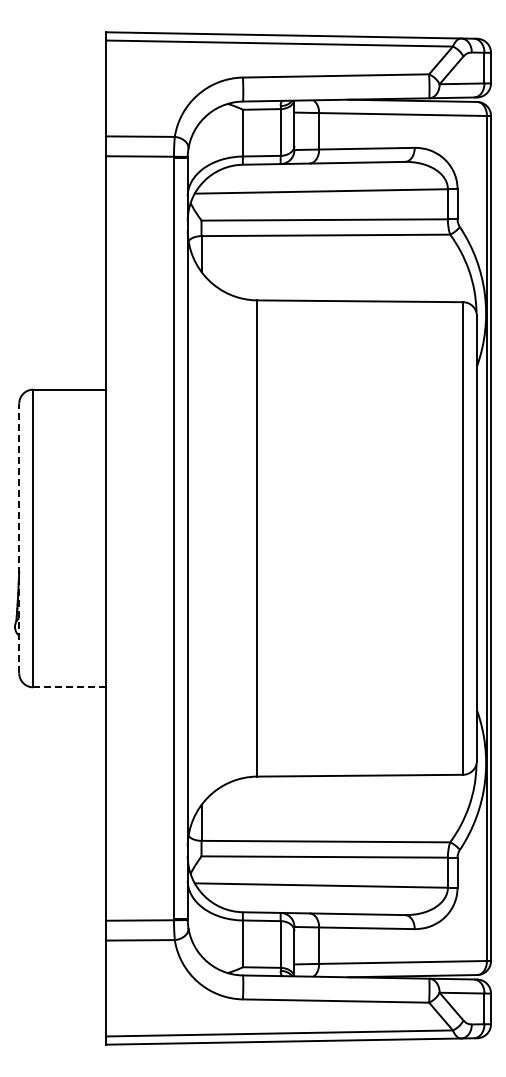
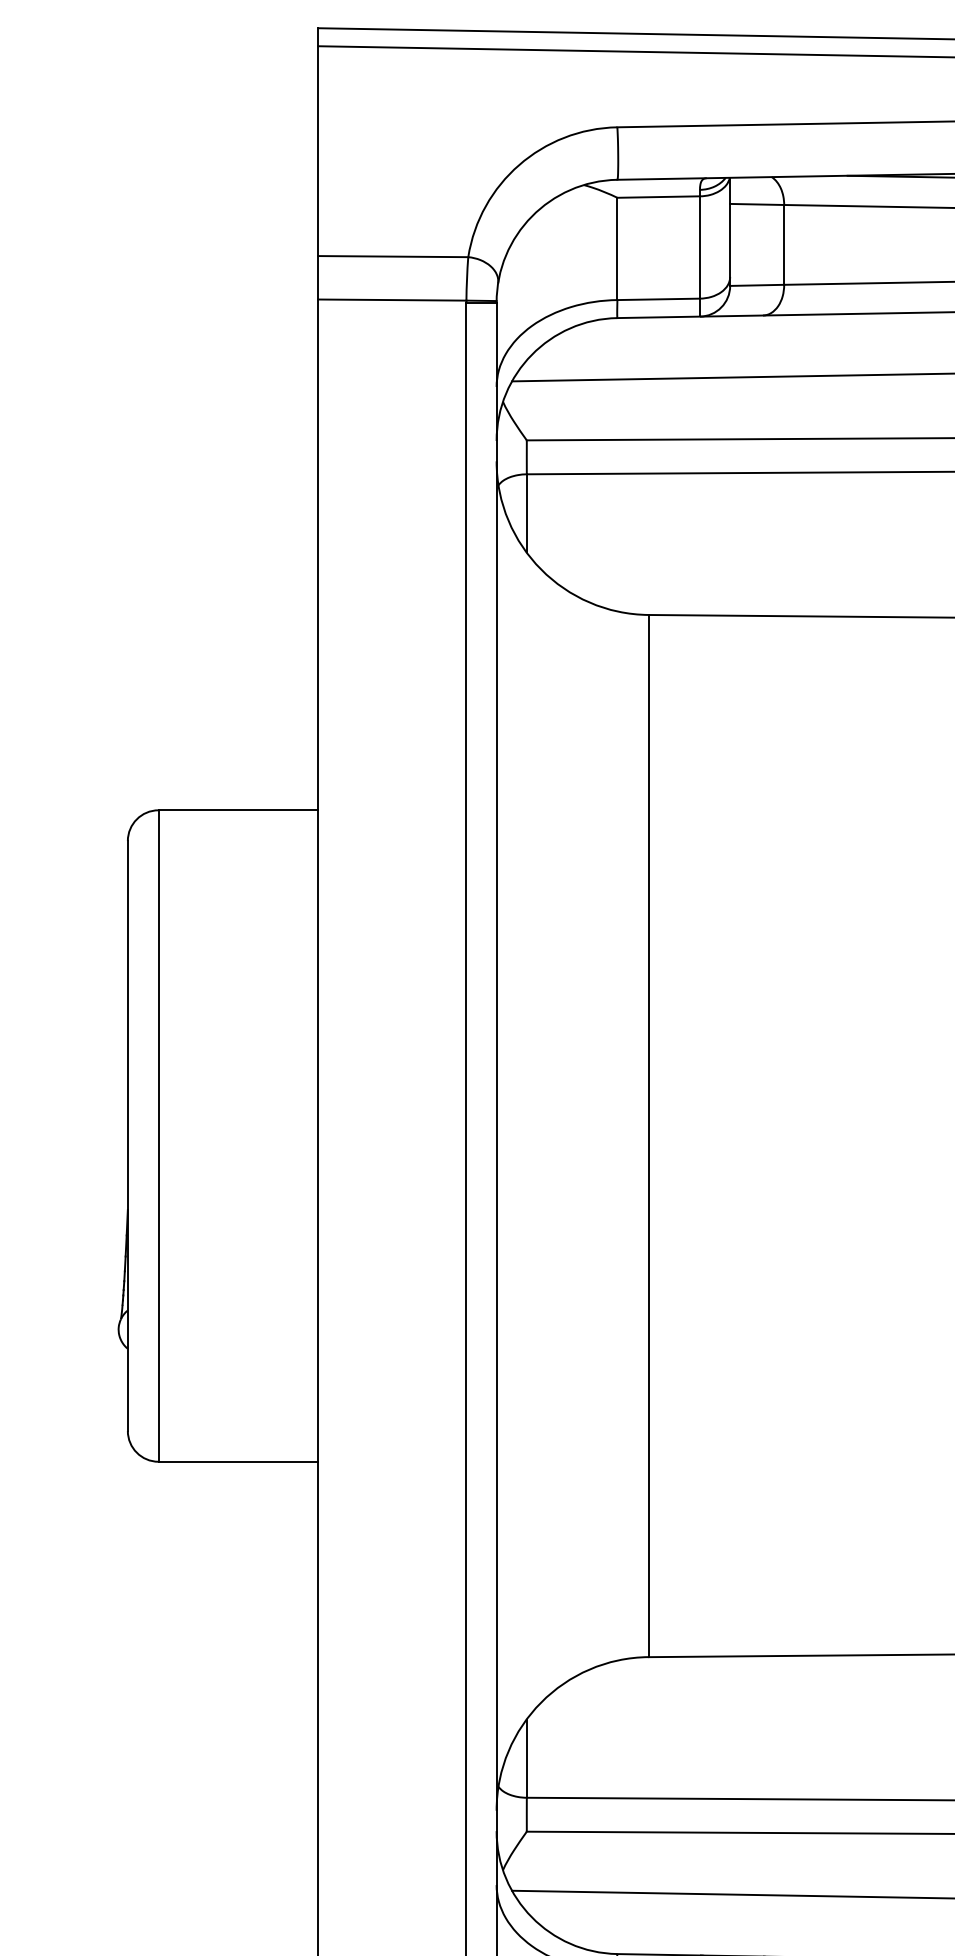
line: (19, 538) -> (128, 1136), dashed -> solid
line: (69, 687) -> (237, 1462), dashed -> solid

